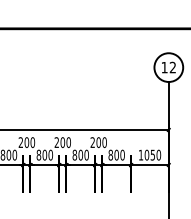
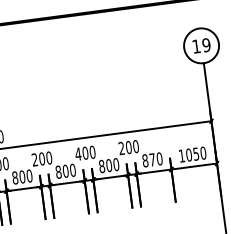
text: (172, 67) -> (205, 45), 12 -> 19
text: (56, 142) -> (77, 154), 200 -> 400
text: (116, 154) -> (152, 159), 800 -> 870

